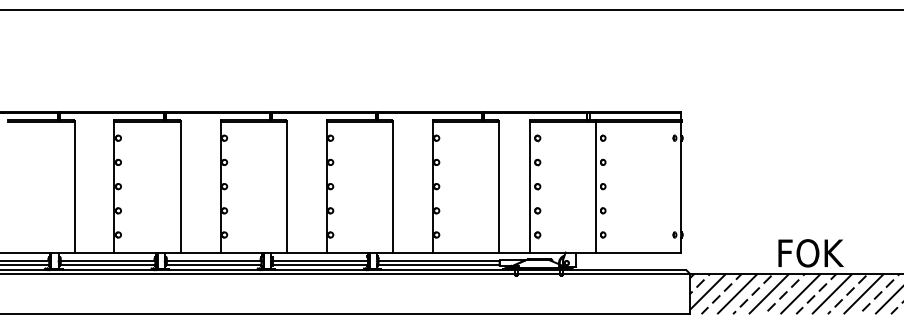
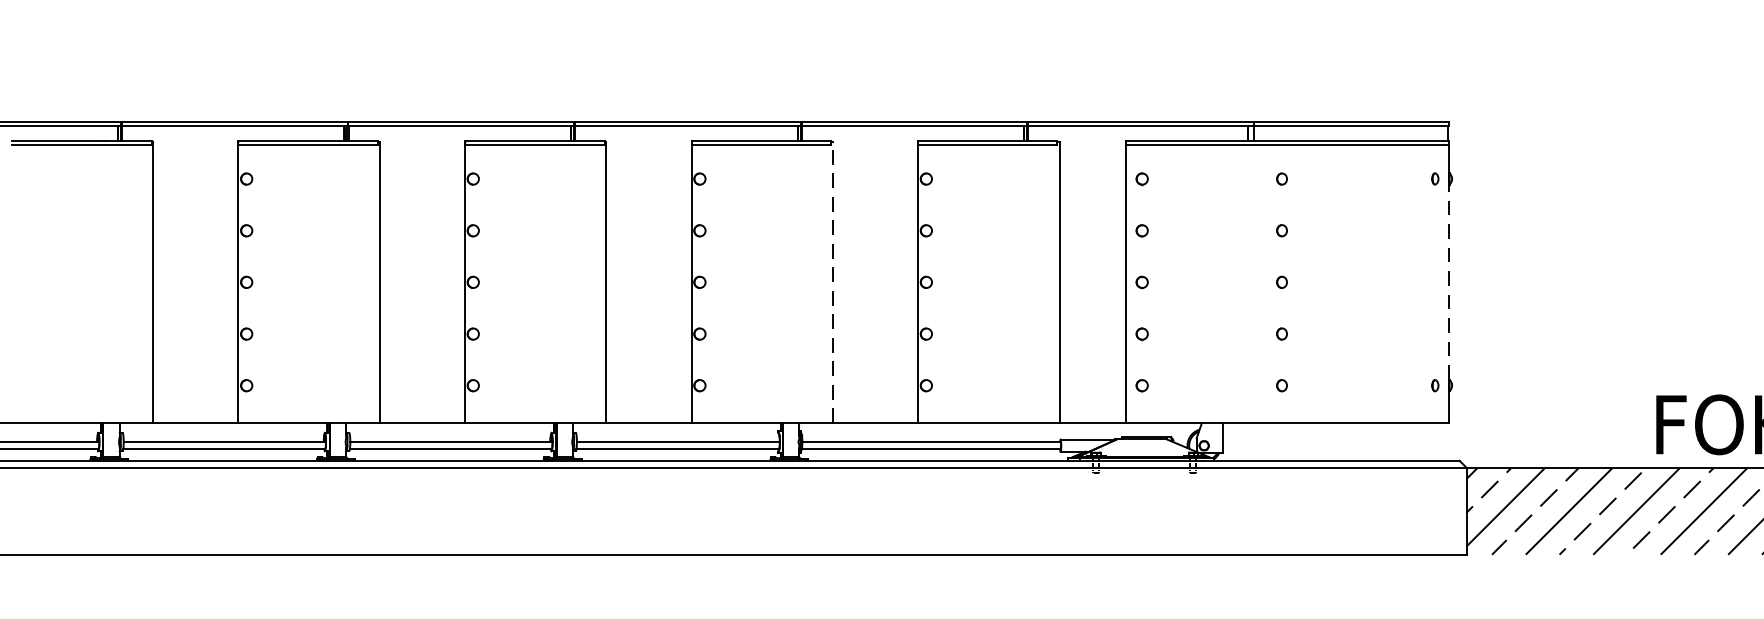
line: (392, 186) -> (832, 282), solid -> dashed
line: (595, 186) -> (1265, 282), removed
line: (681, 186) -> (1449, 282), solid -> dashed

